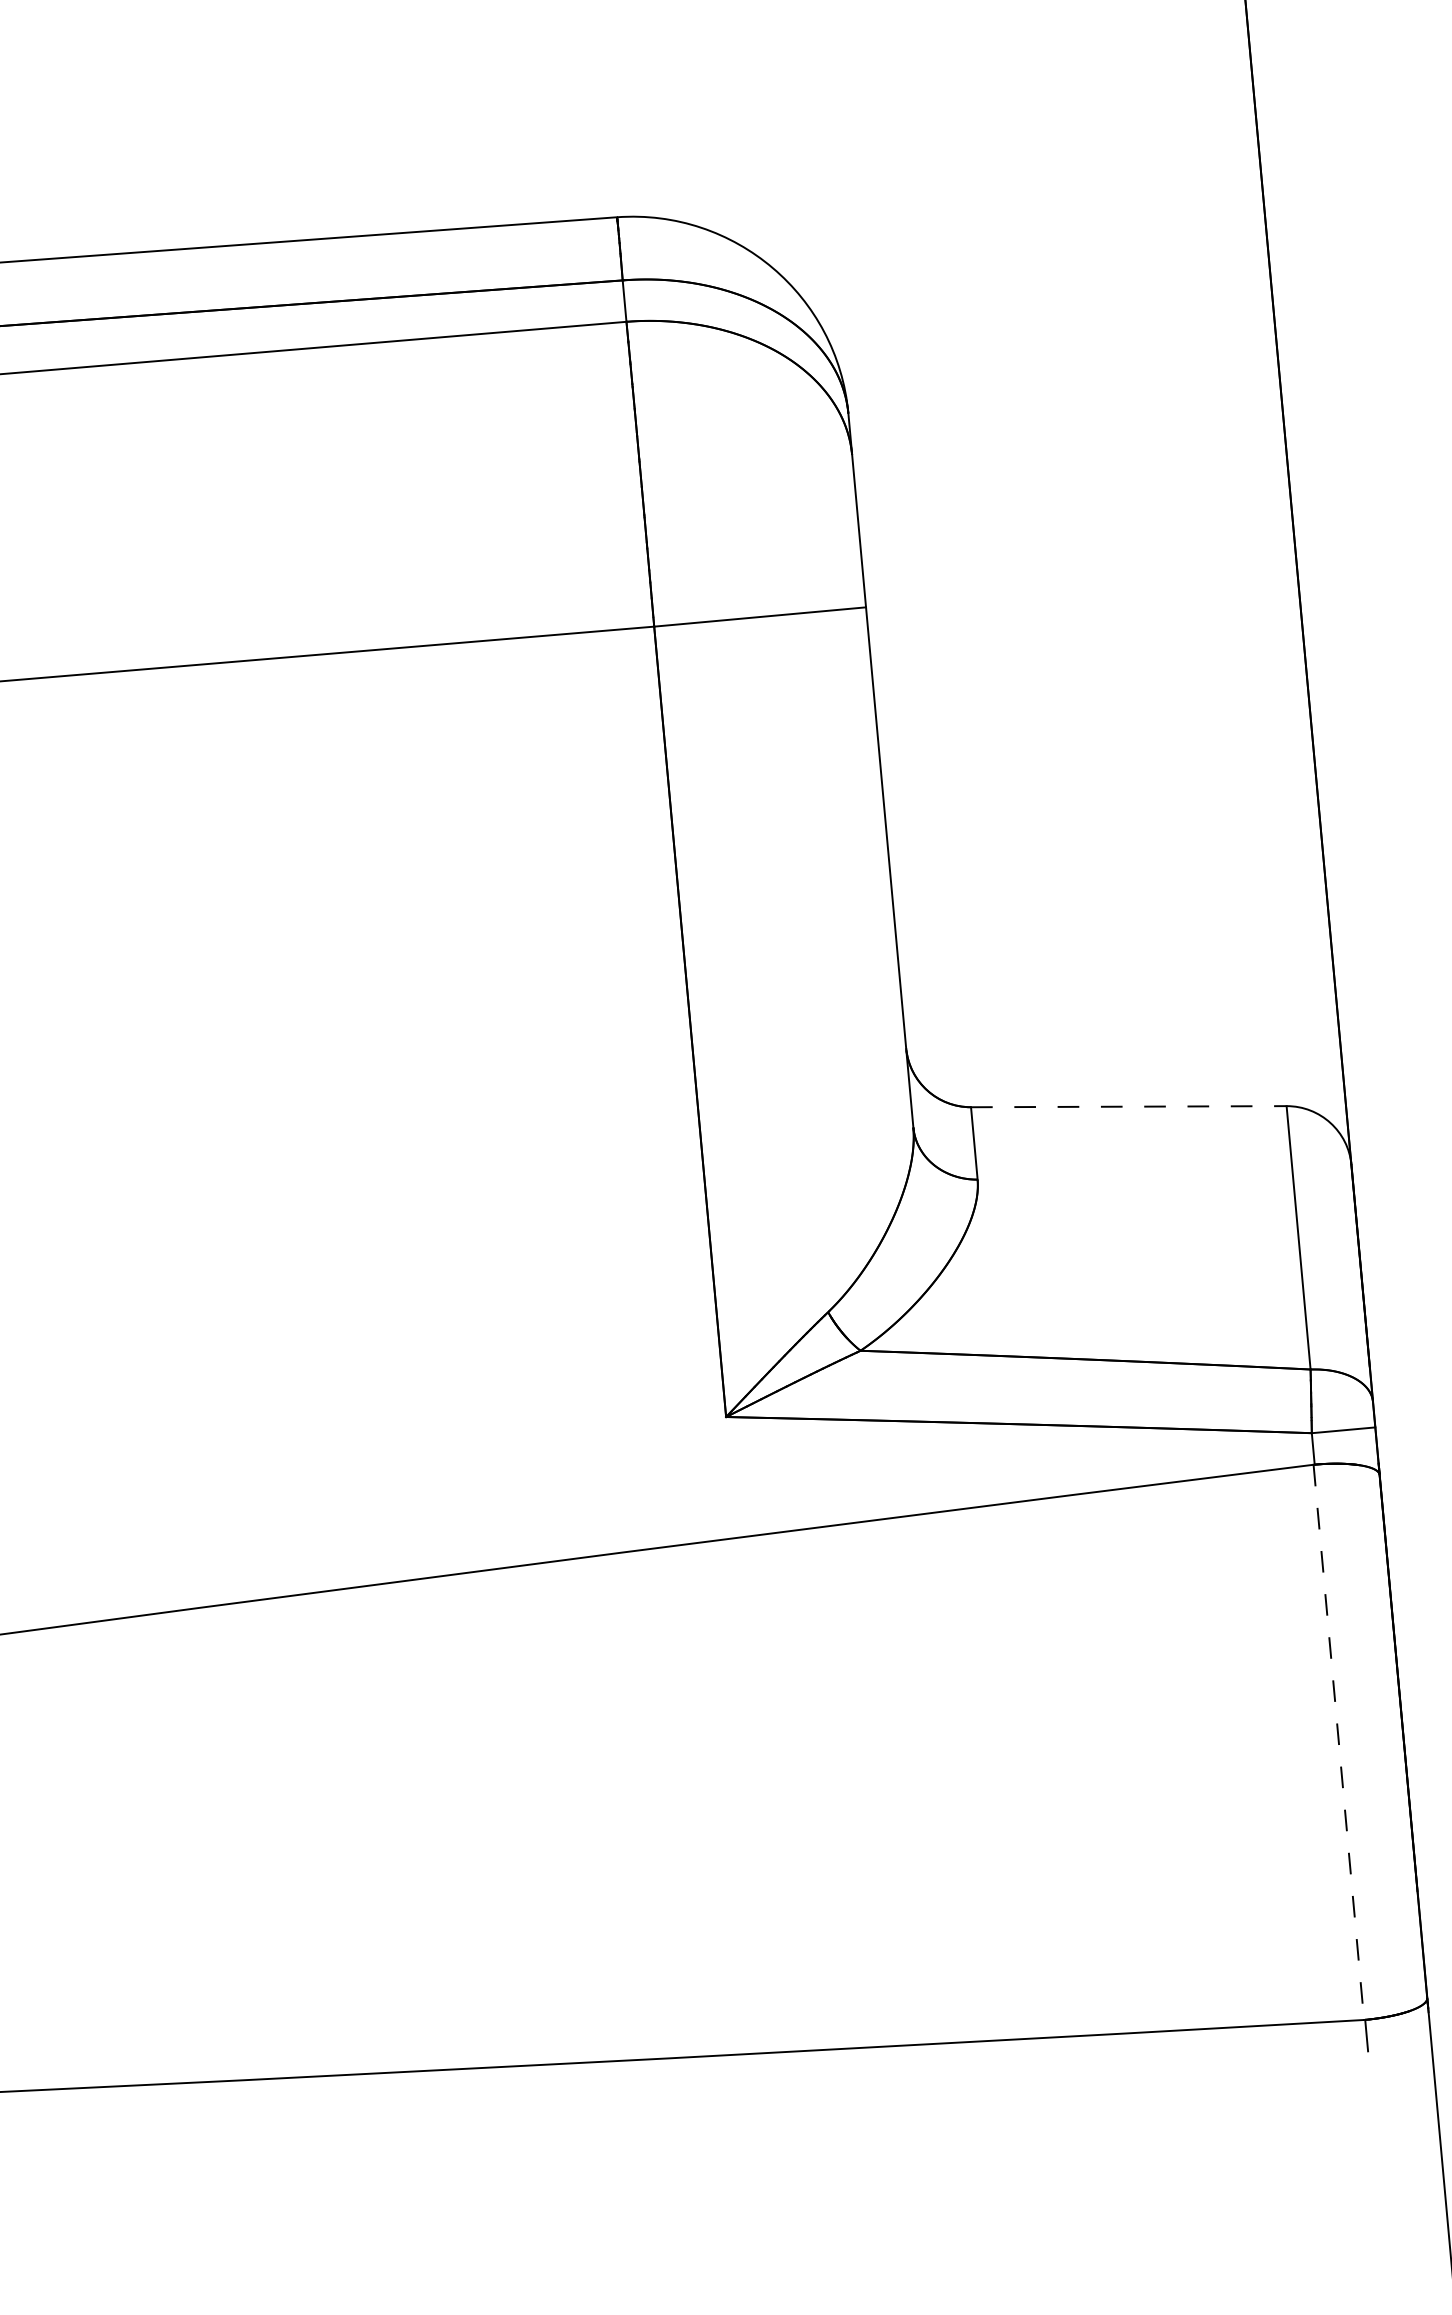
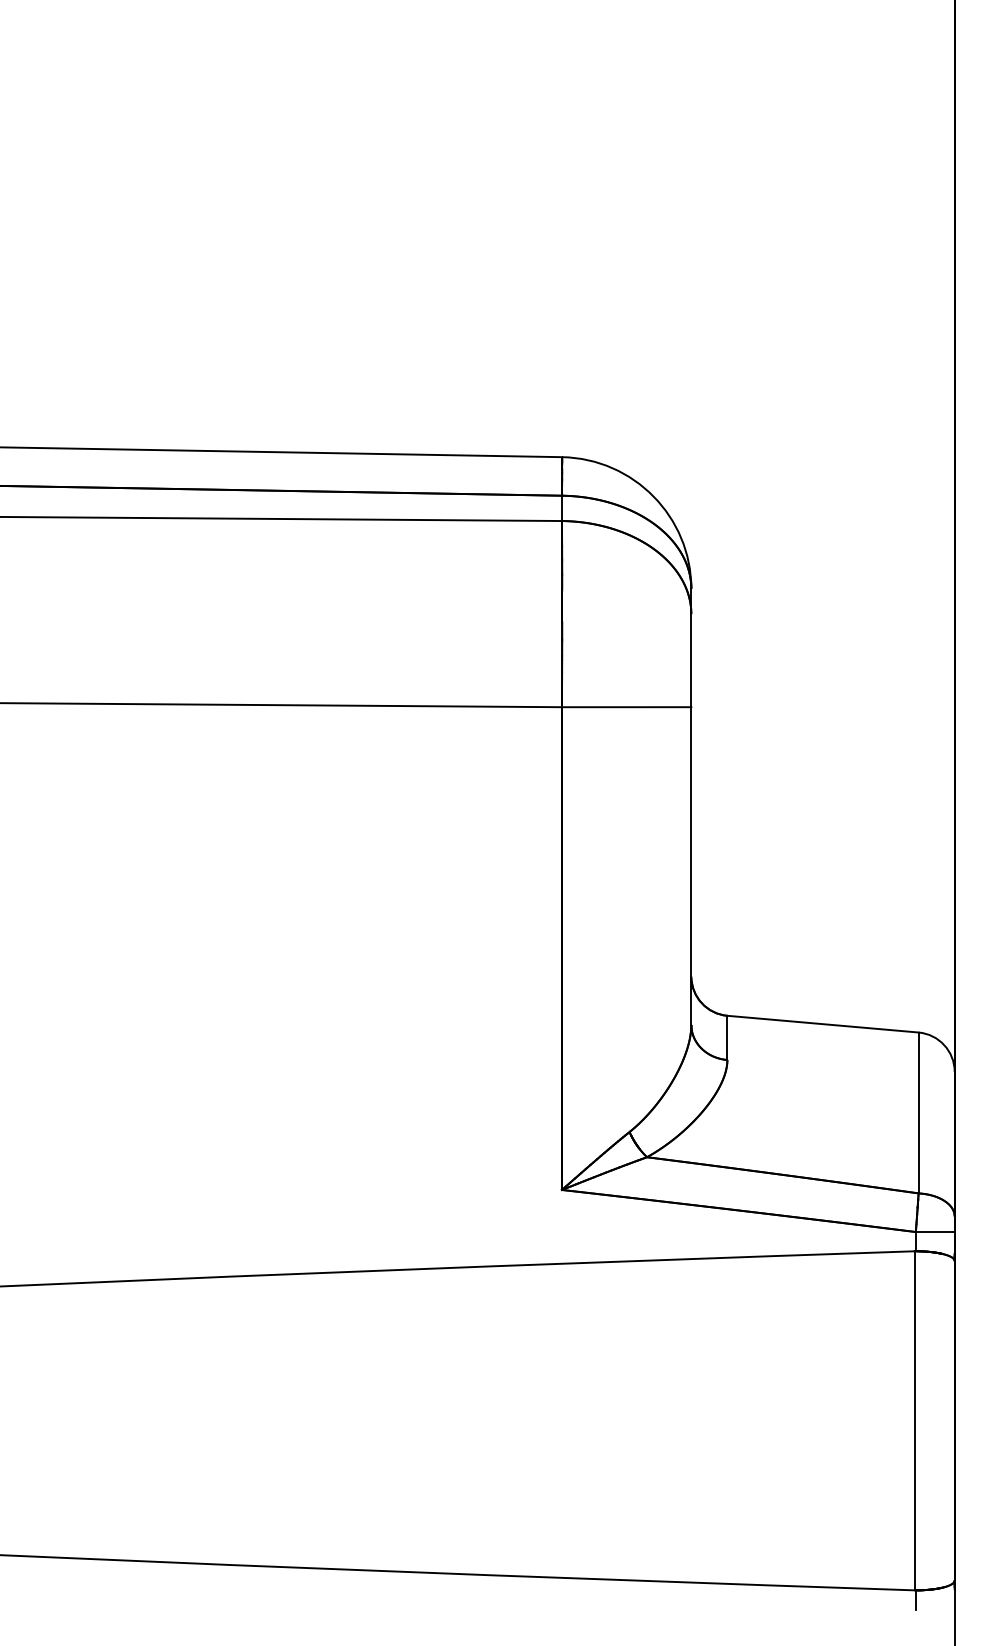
line: (1129, 1107) -> (823, 1024), dashed -> solid
line: (1339, 1741) -> (915, 1420), dashed -> solid

